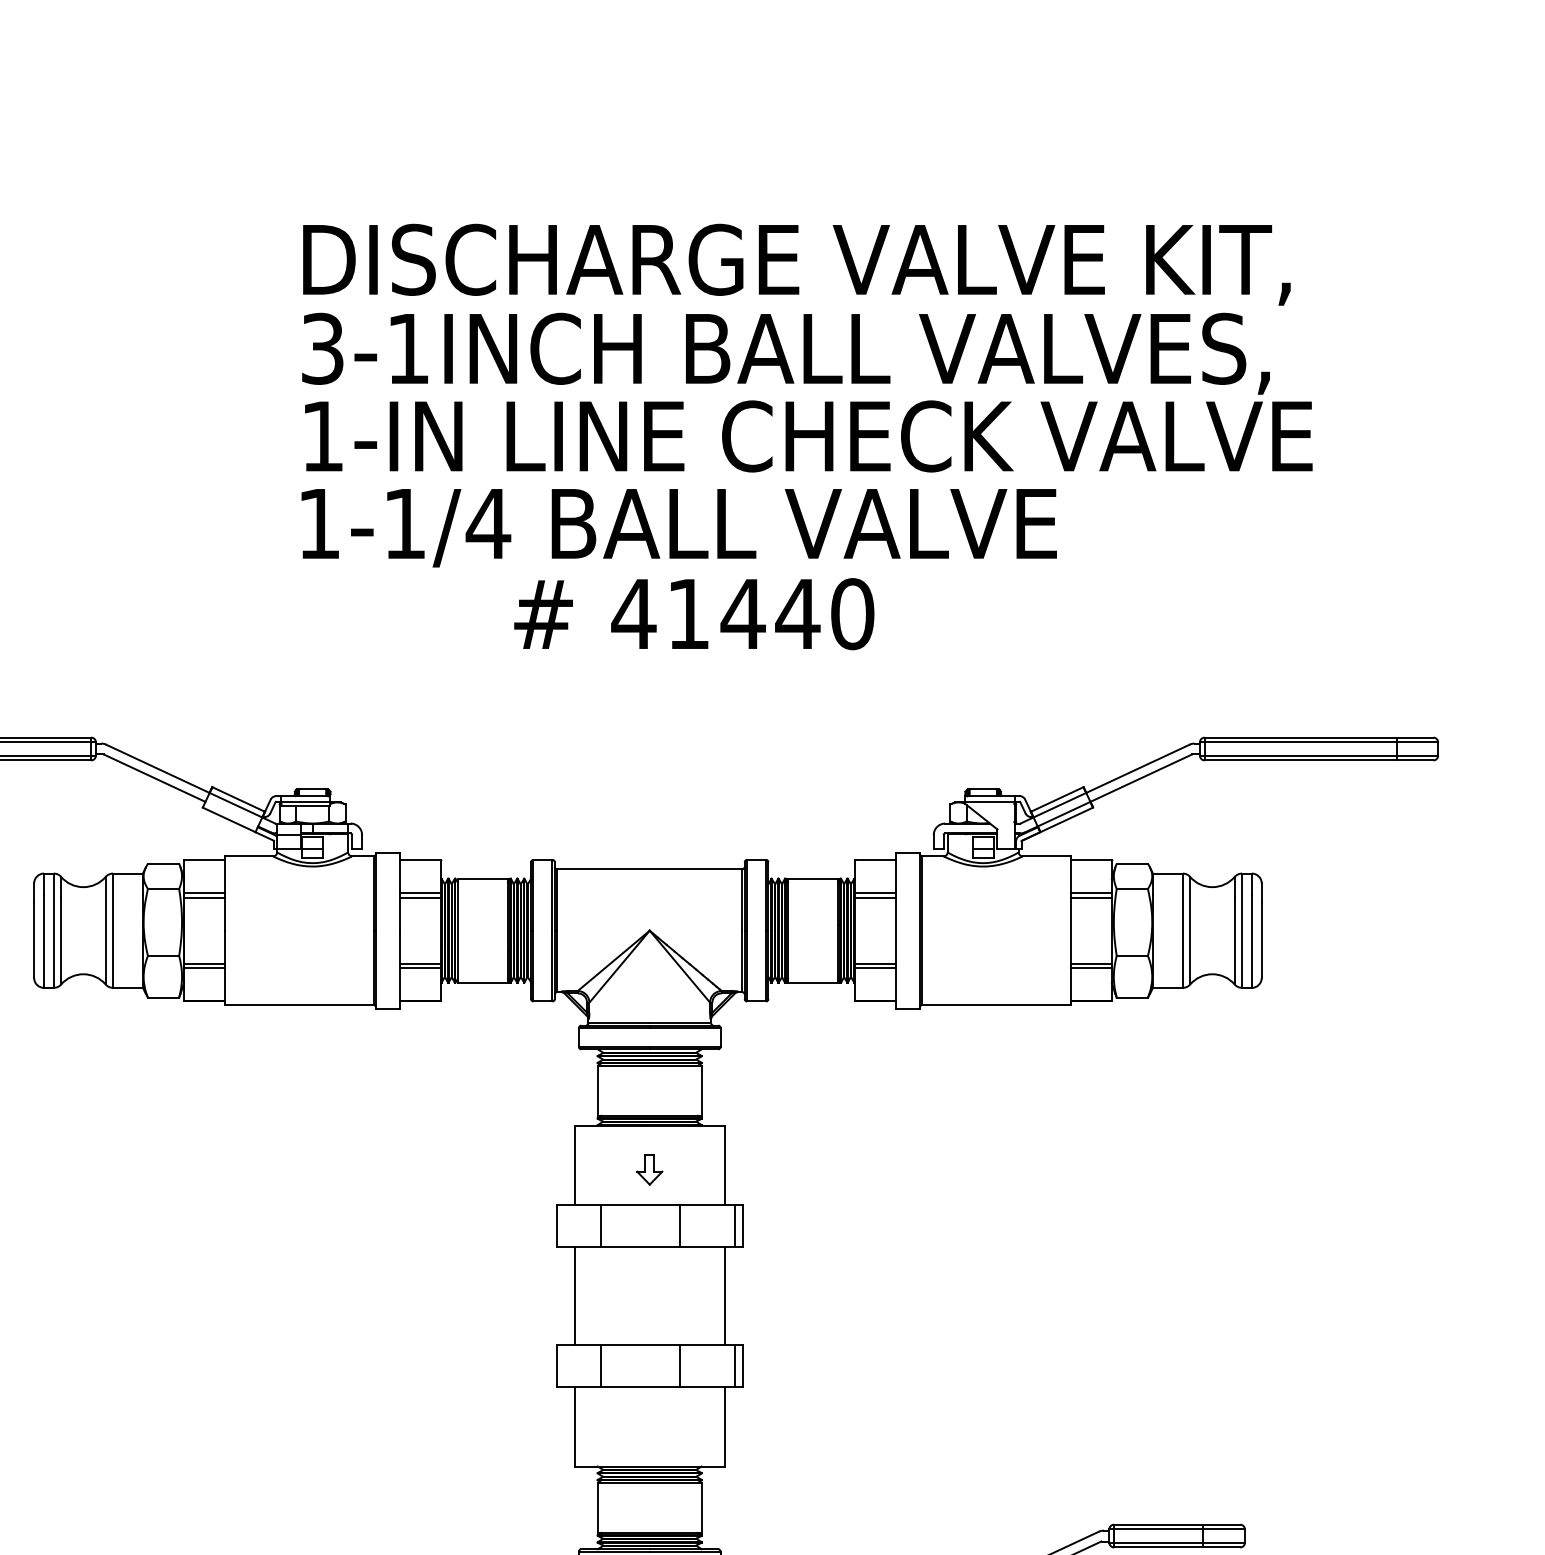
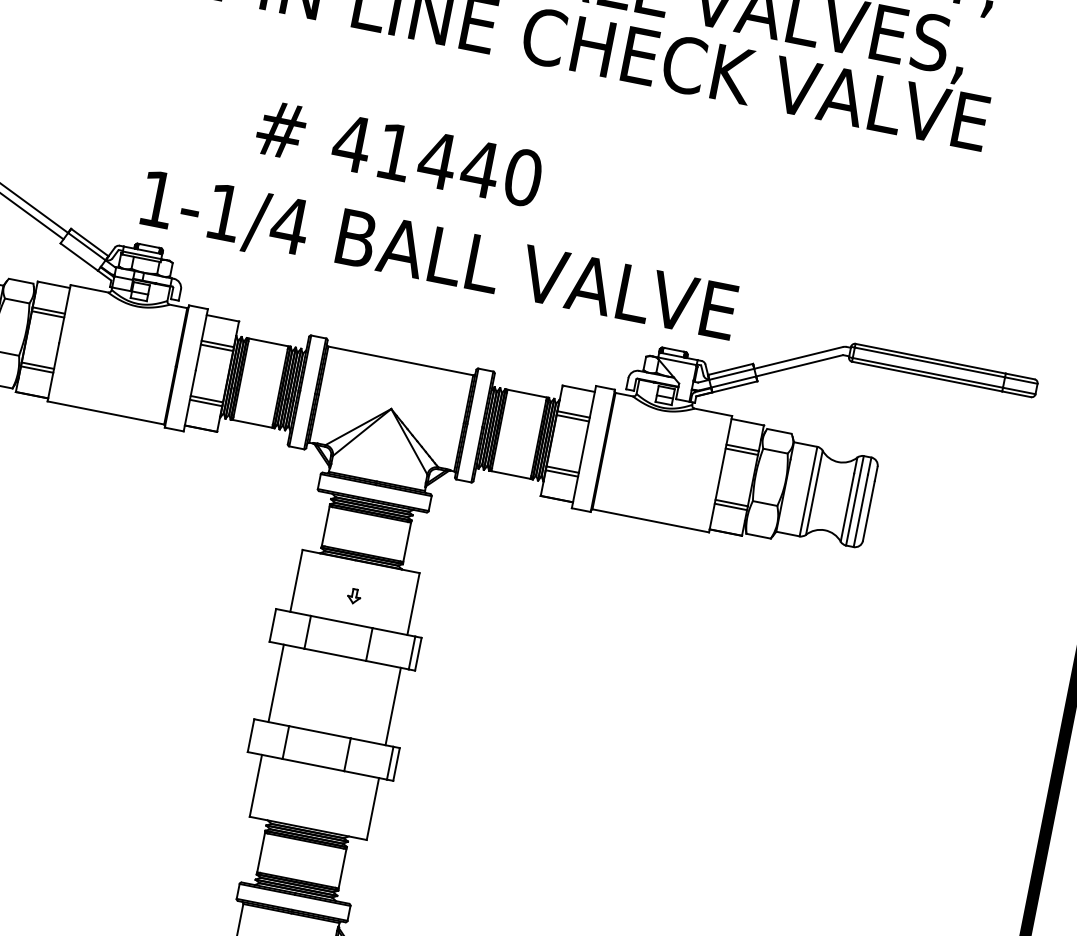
text: (678, 528) -> (437, 258), moved
text: (694, 614) -> (399, 153), moved
part: (649, 1169) -> (354, 595), size x0.6

